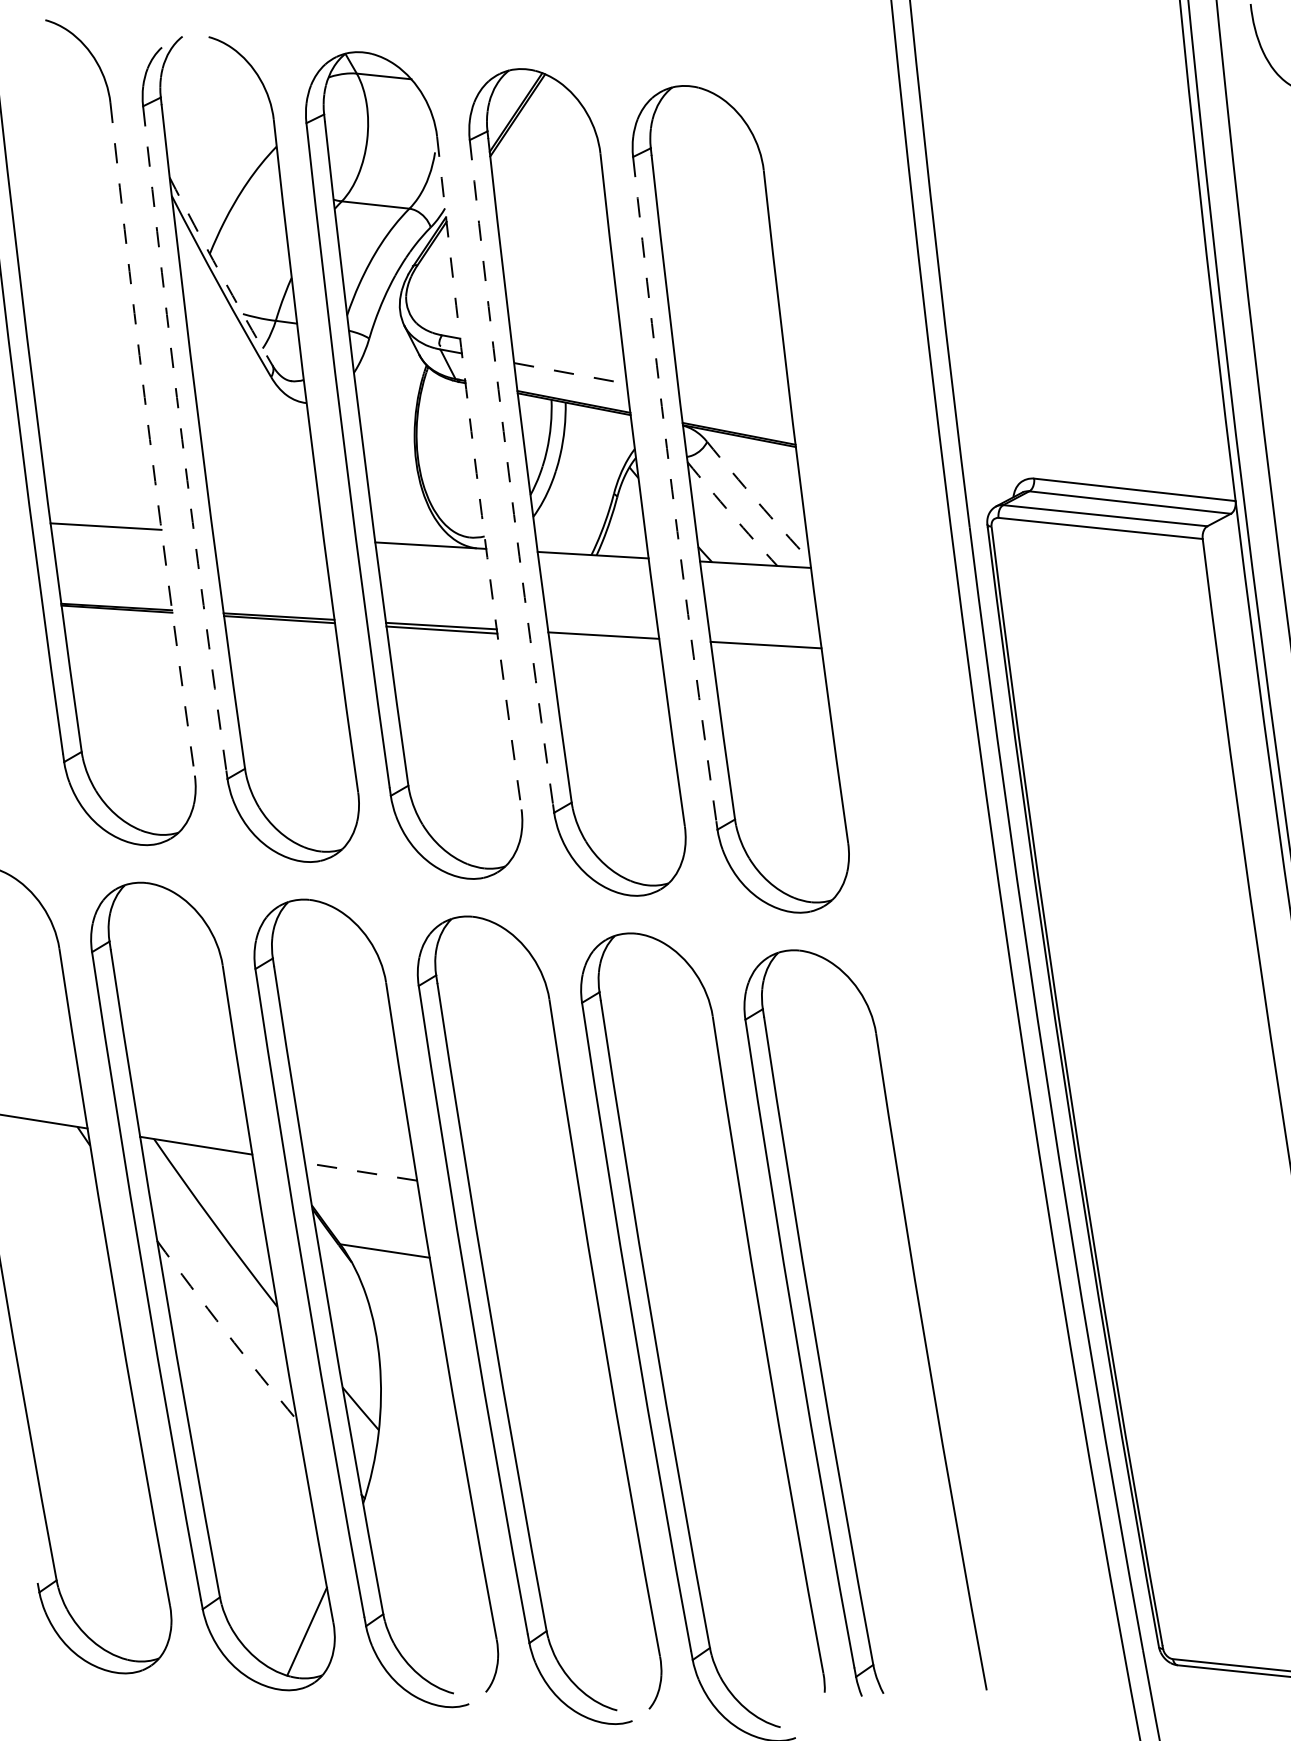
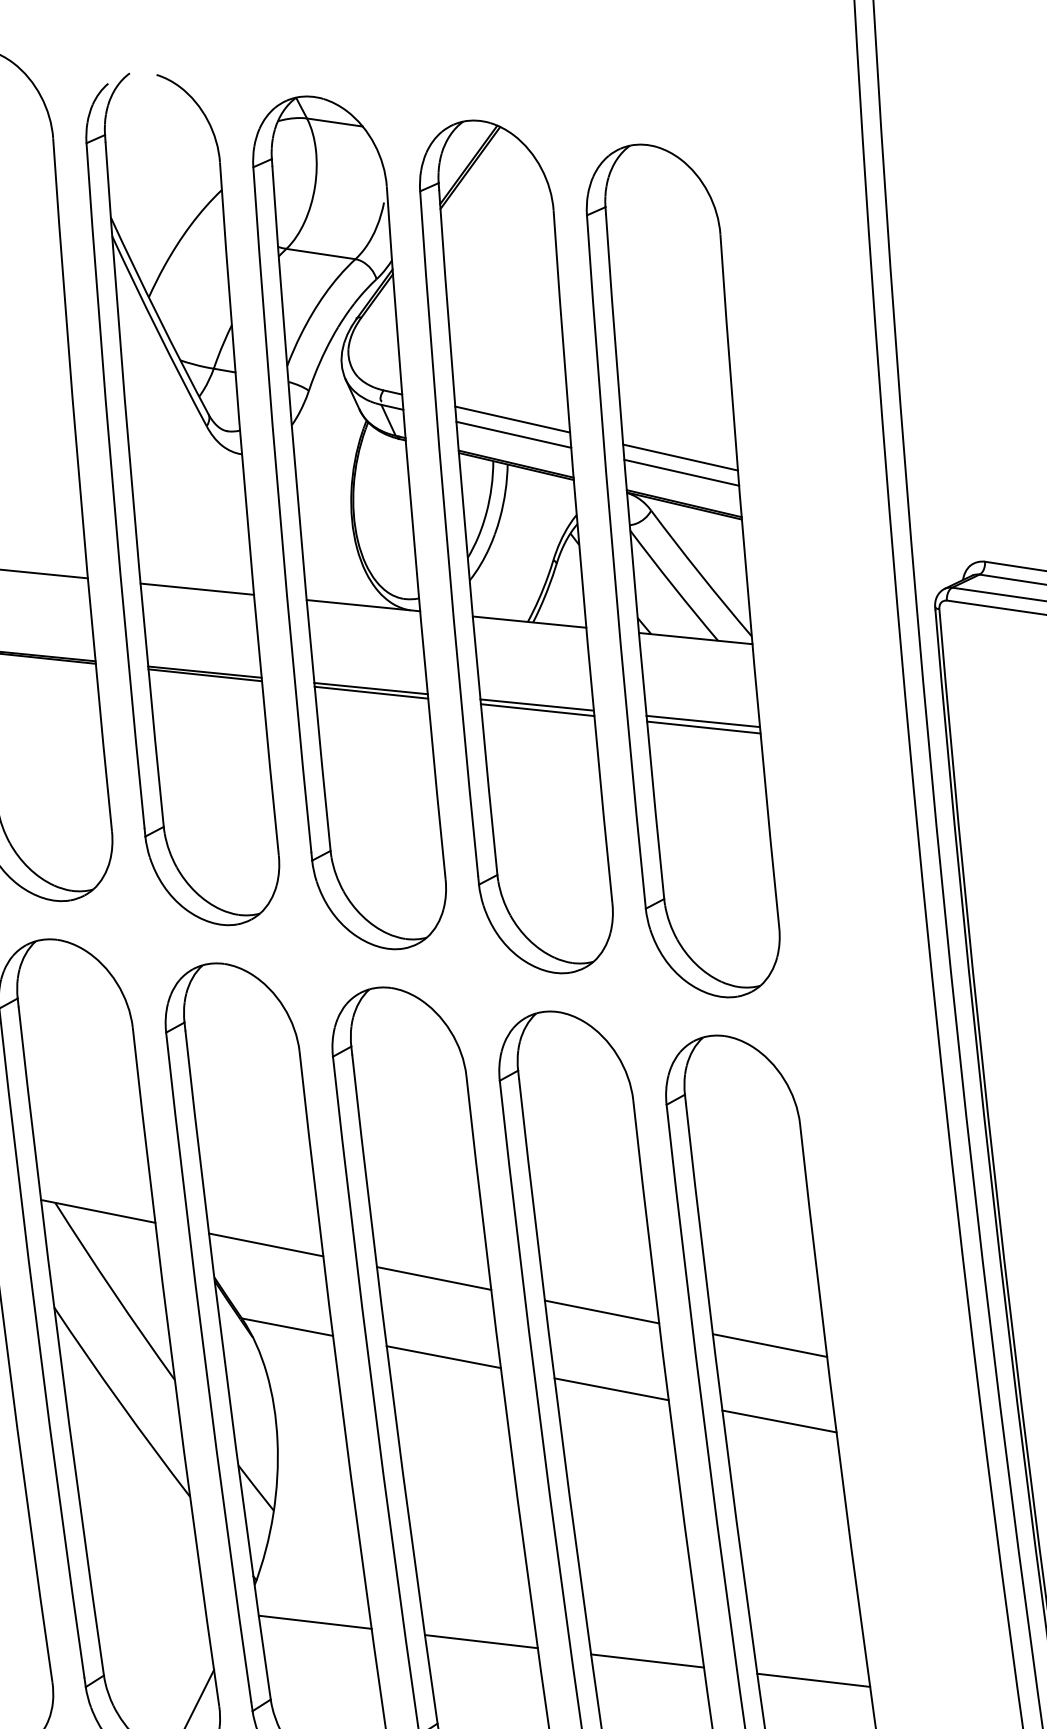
arc: (219, 272) -> (158, 316), dashed -> solid
line: (568, 358) -> (512, 419), added
line: (570, 373) -> (513, 434), dashed -> solid
line: (733, 388) -> (680, 456), added
line: (735, 403) -> (681, 472), added
arc: (149, 439) -> (79, 485), dashed -> solid
arc: (182, 439) -> (113, 486), dashed -> solid
arc: (508, 472) -> (446, 533), dashed -> solid
arc: (476, 473) -> (413, 533), dashed -> solid
arc: (672, 489) -> (613, 558), dashed -> solid
arc: (757, 501) -> (700, 573), dashed -> solid
arc: (731, 514) -> (673, 586), dashed -> solid
line: (267, 535) -> (196, 588), added
line: (603, 640) -> (536, 710), added
line: (766, 650) -> (703, 727), added
line: (361, 1171) -> (266, 1244), dashed -> solid
line: (525, 1197) -> (433, 1278), added
line: (690, 1223) -> (601, 1311), added
line: (855, 1249) -> (770, 1344), added
line: (538, 1273) -> (443, 1356), added
line: (702, 1298) -> (611, 1388), added
line: (867, 1323) -> (779, 1421), added
arc: (225, 1331) -> (120, 1403), dashed -> solid
line: (423, 1537) -> (315, 1622), added
line: (585, 1549) -> (480, 1641), added
line: (748, 1561) -> (647, 1660), added
line: (910, 1574) -> (813, 1680), added

